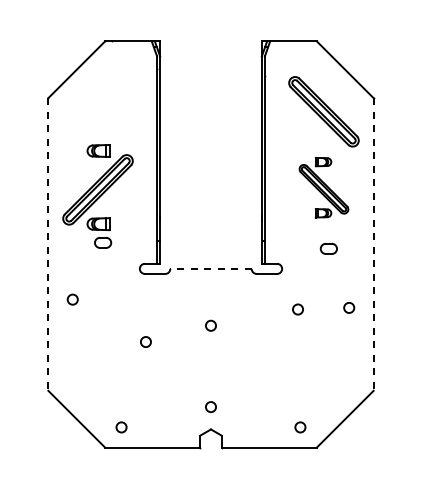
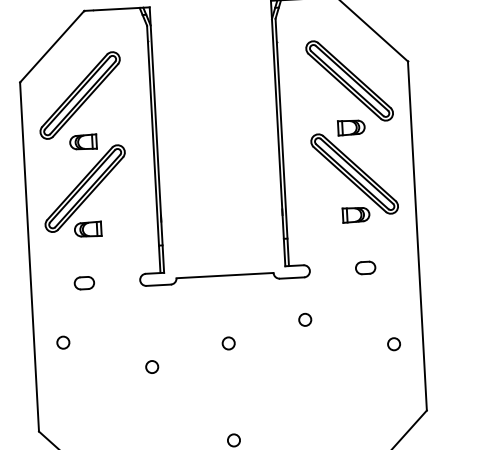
part: (97, 111) -> (79, 95), added
part: (323, 187) -> (353, 171), size x1.43
part: (103, 242) -> (84, 282), moved
line: (48, 244) -> (29, 257), dashed -> solid
line: (373, 244) -> (417, 236), dashed -> solid
part: (328, 248) -> (365, 267), moved
line: (211, 268) -> (225, 275), dashed -> solid
circle: (72, 299) -> (63, 342), moved
circle: (349, 307) -> (394, 343), moved
circle: (297, 309) -> (304, 319), moved

